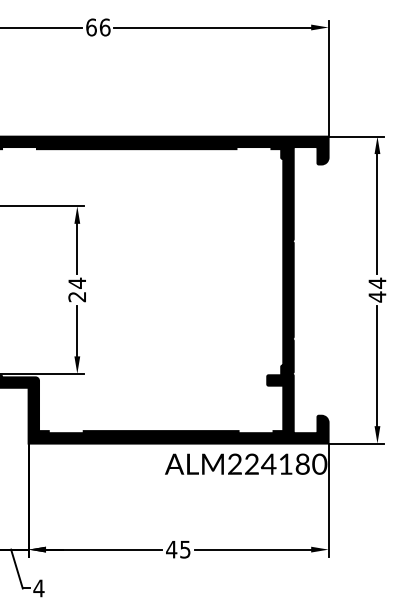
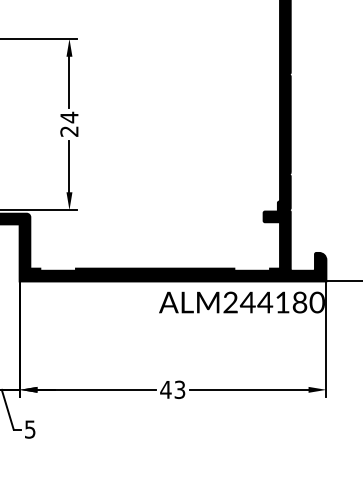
text: (251, 463) -> (247, 301), ALM224180 -> ALM244180
text: (185, 548) -> (180, 388), 45 -> 43
text: (38, 588) -> (29, 429), 4 -> 5

